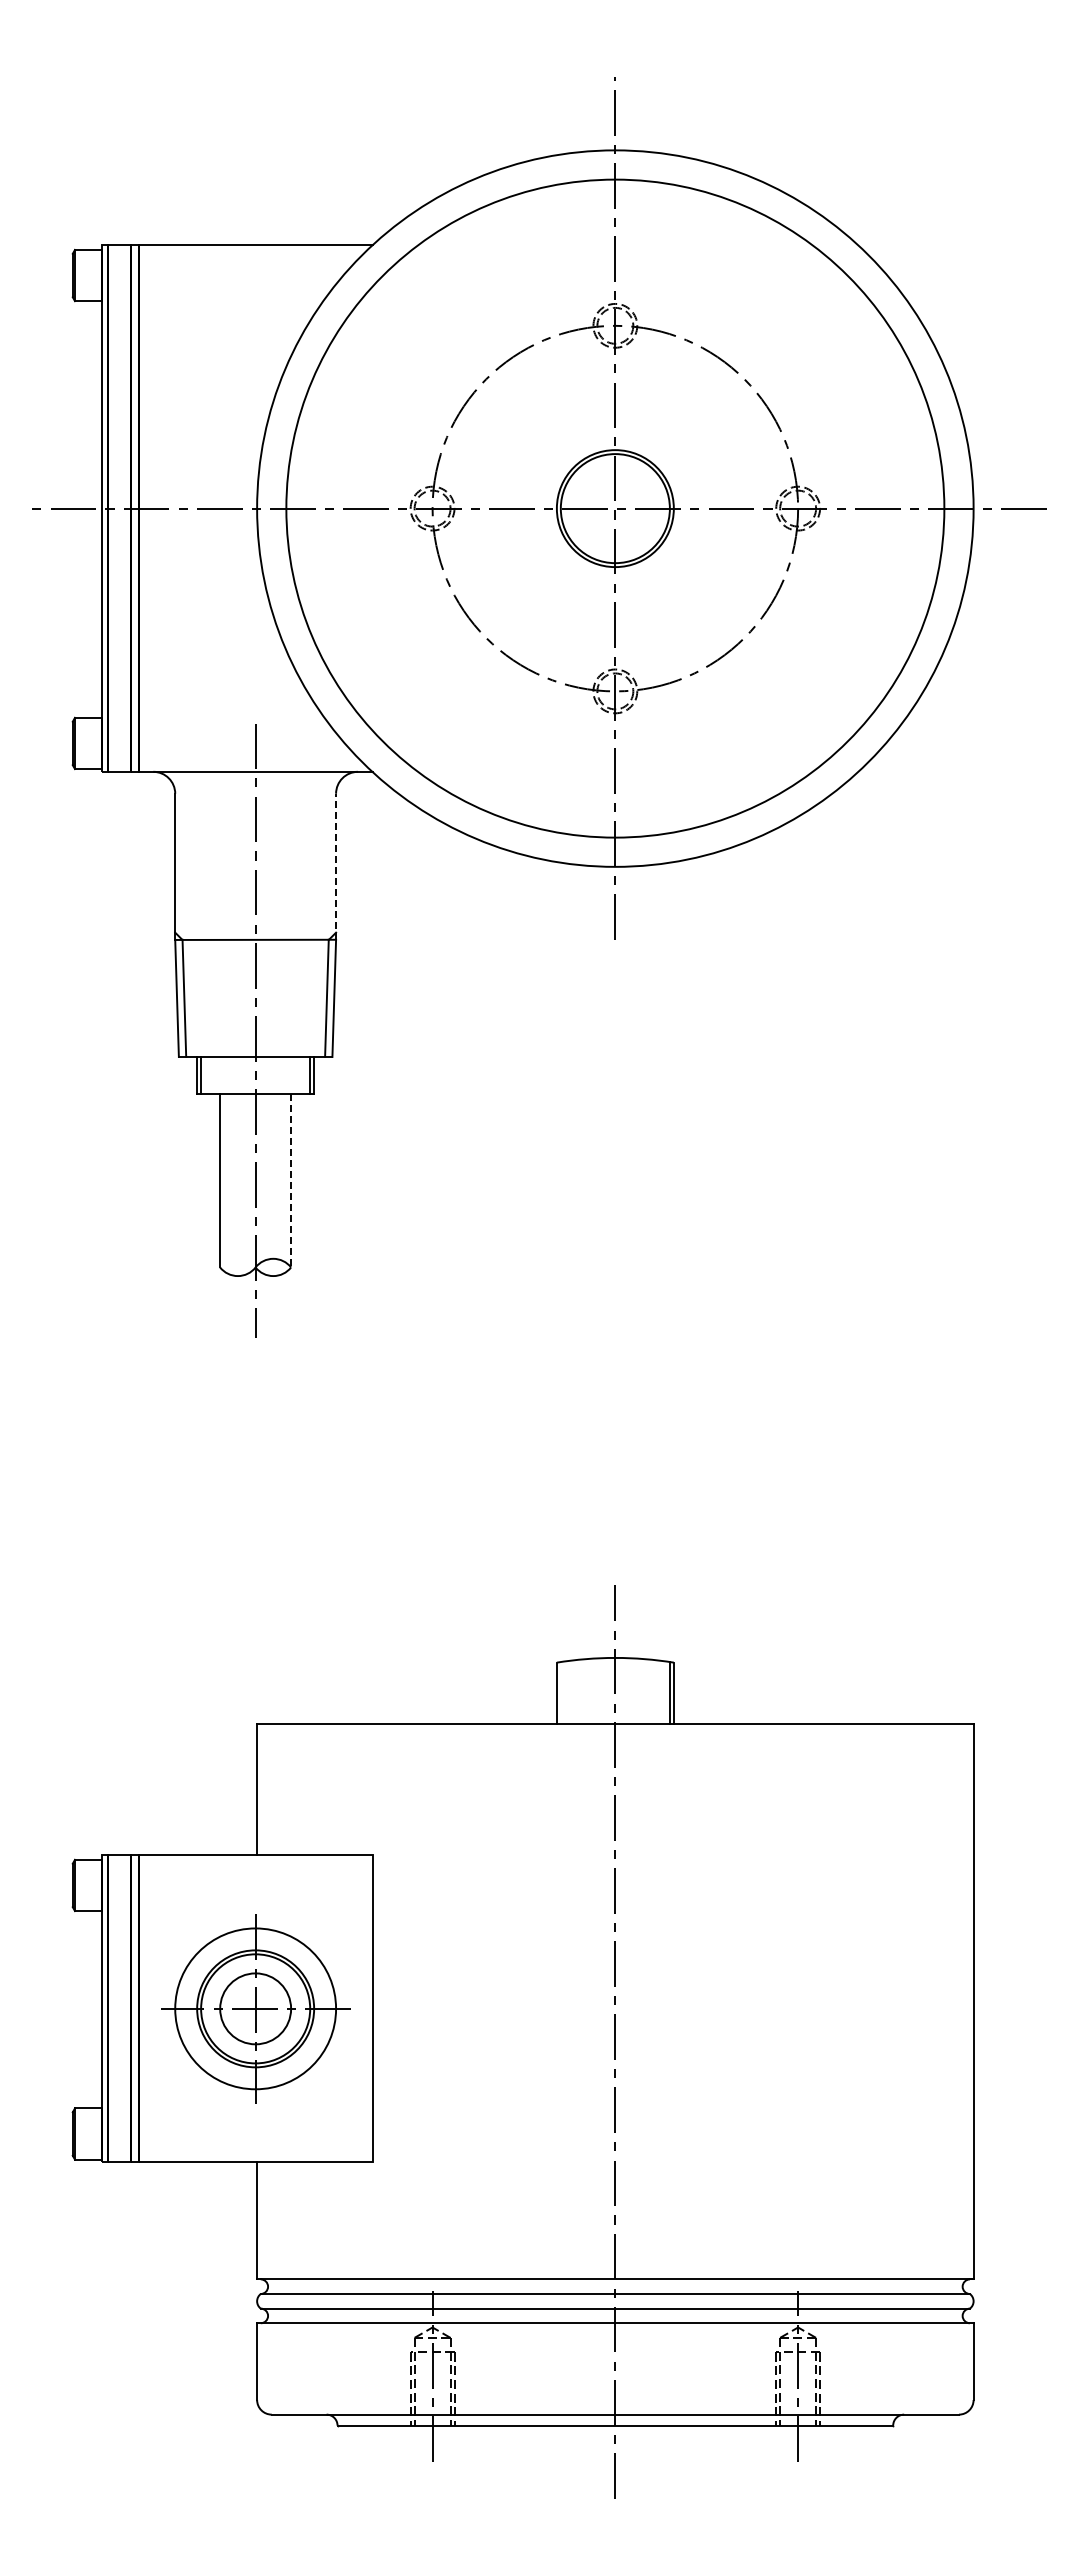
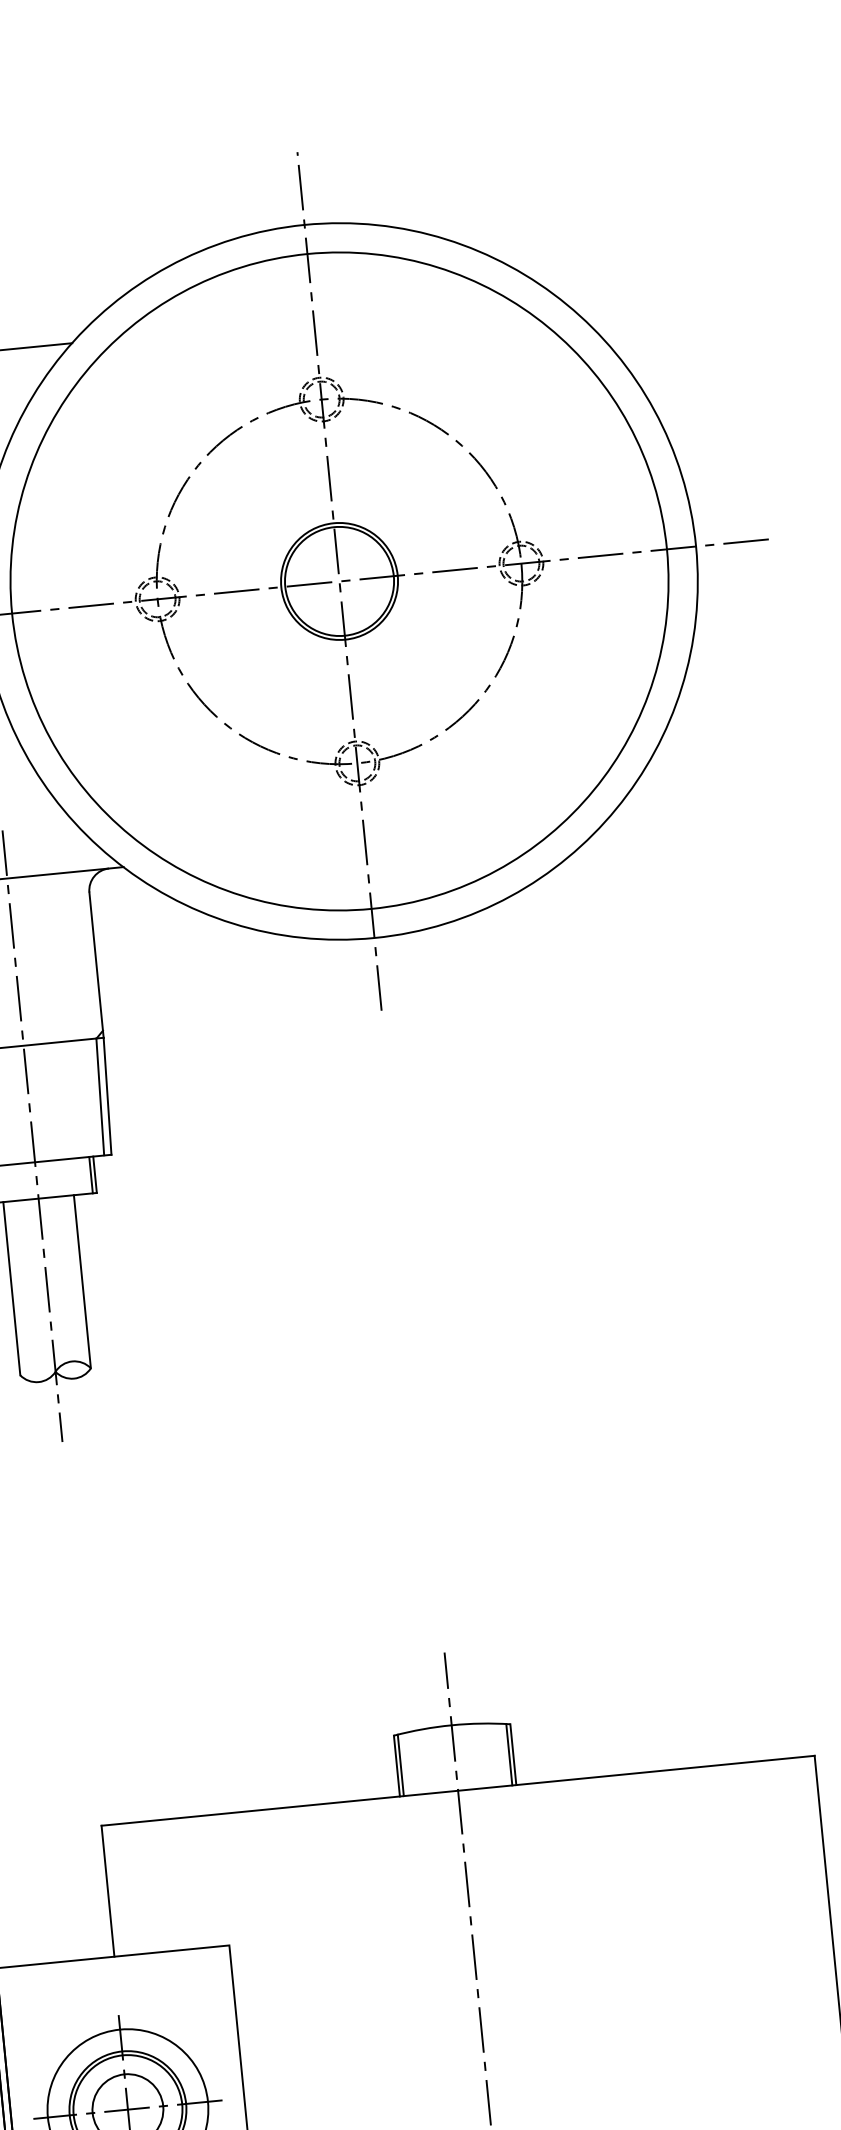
line: (336, 866) -> (96, 964), dashed -> solid
line: (291, 1180) -> (82, 1281), dashed -> solid
line: (560, 1692) -> (400, 1765), added

